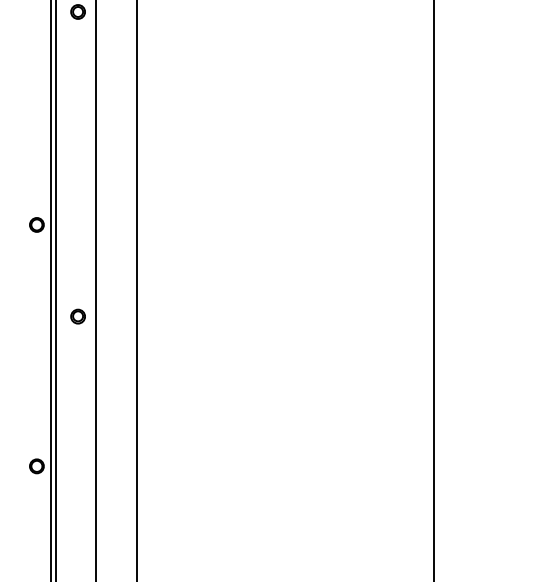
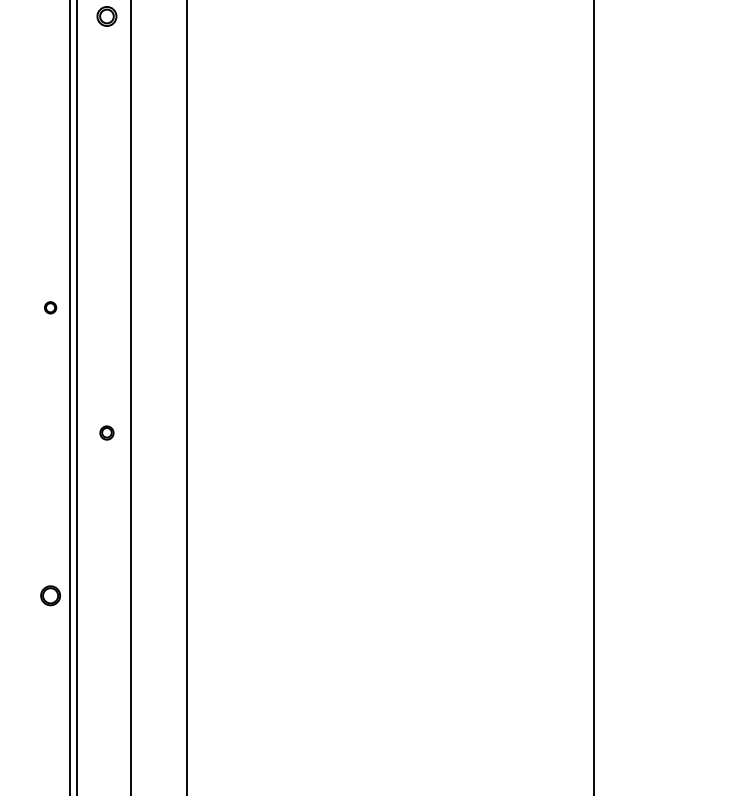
part: (36, 224) -> (50, 307), size x0.6
part: (77, 316) -> (106, 432), size x0.7
part: (36, 466) -> (50, 595), moved

